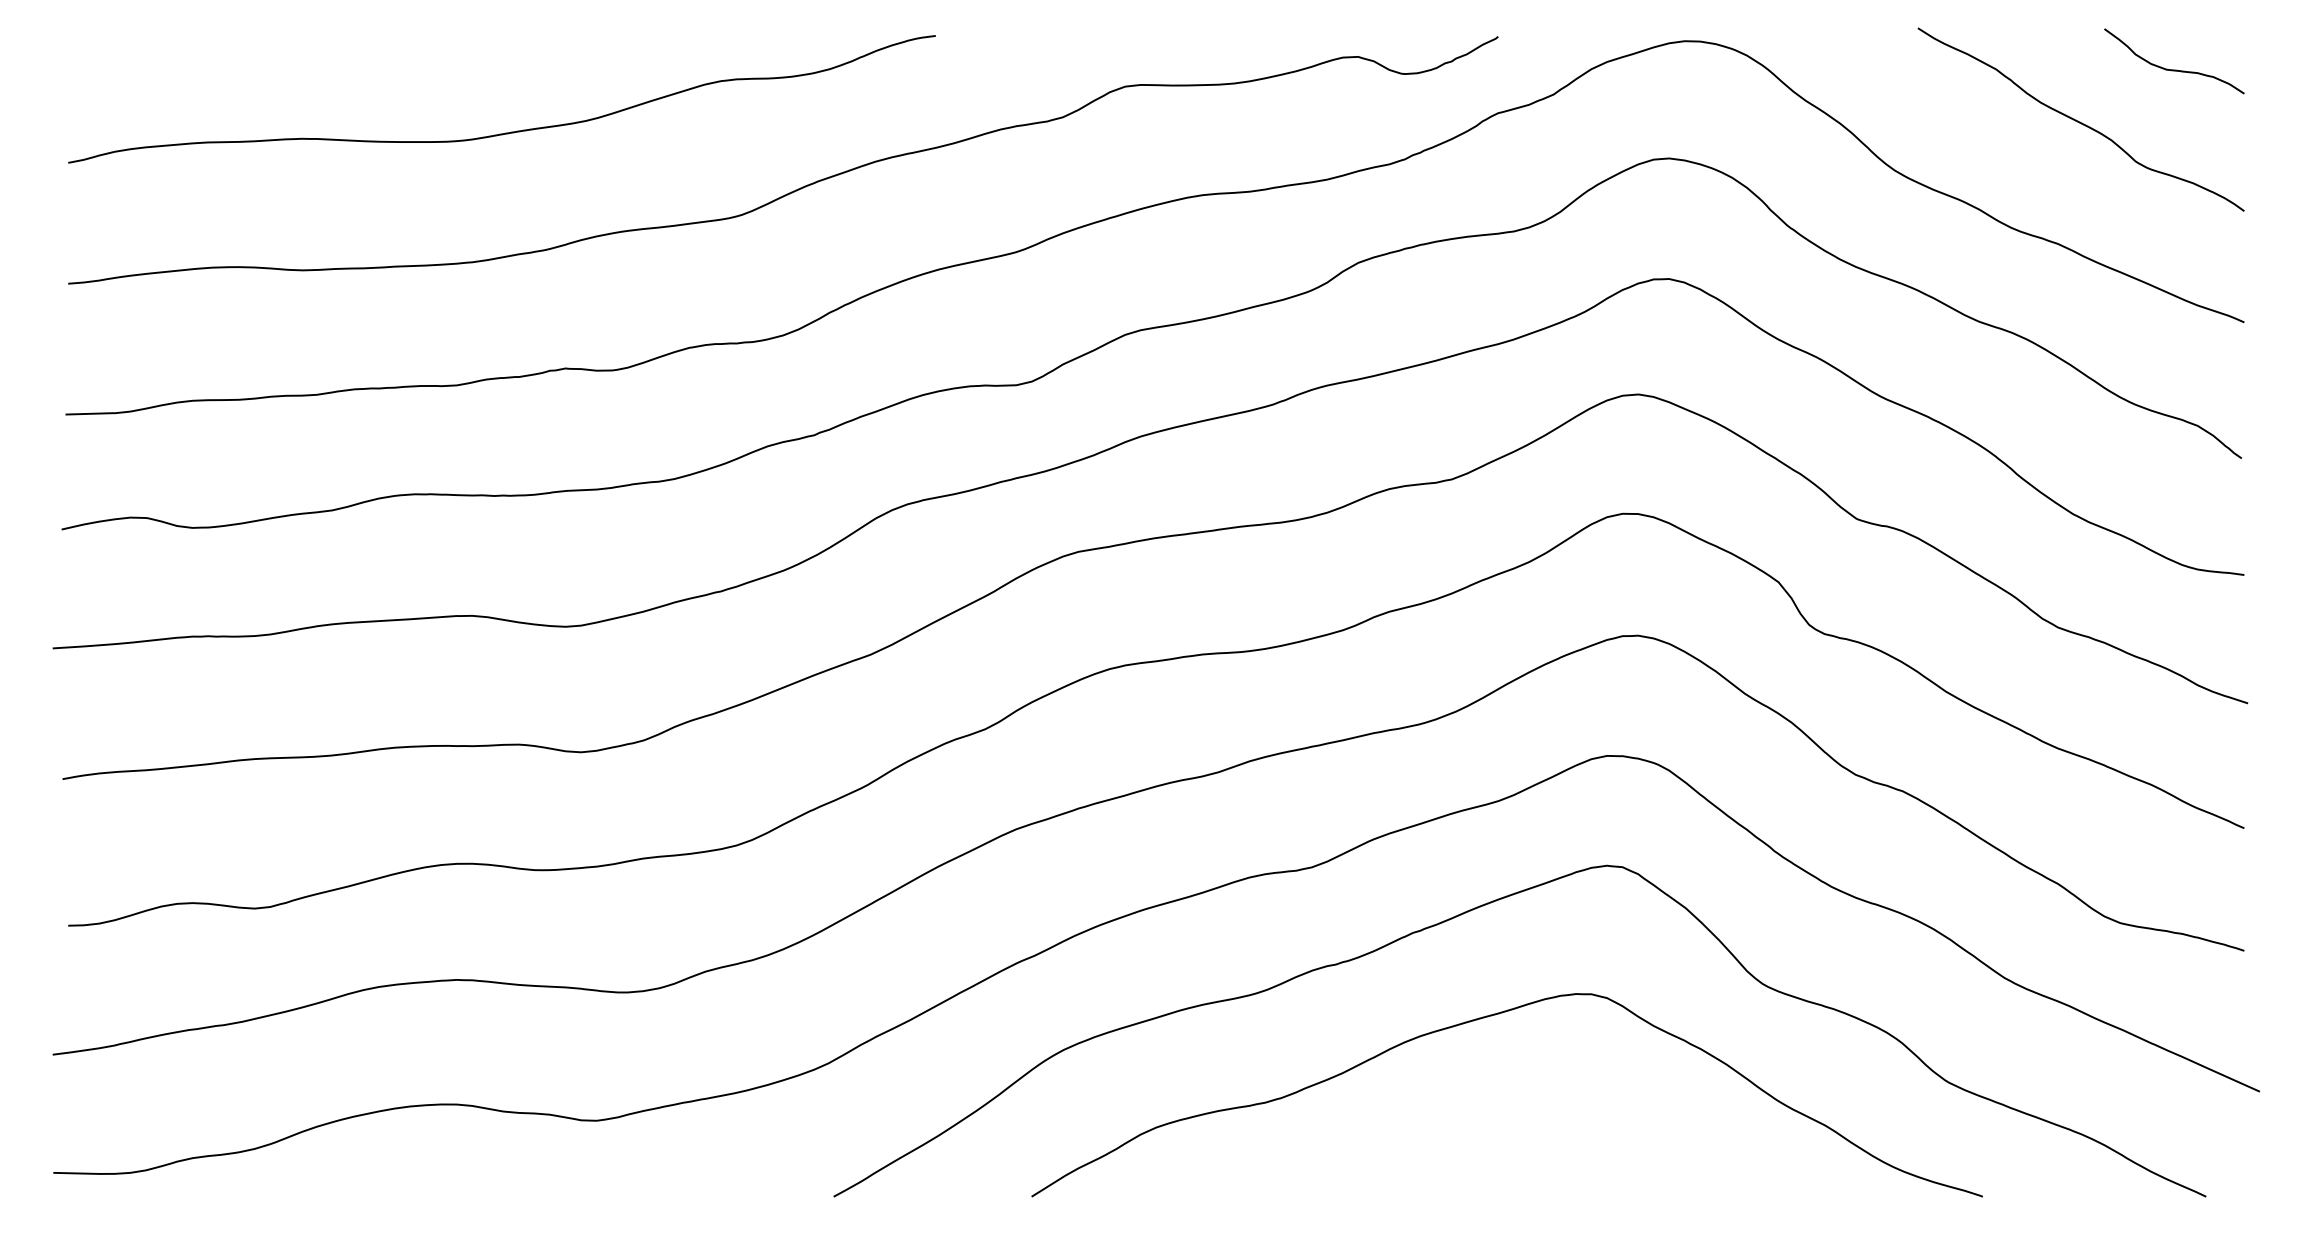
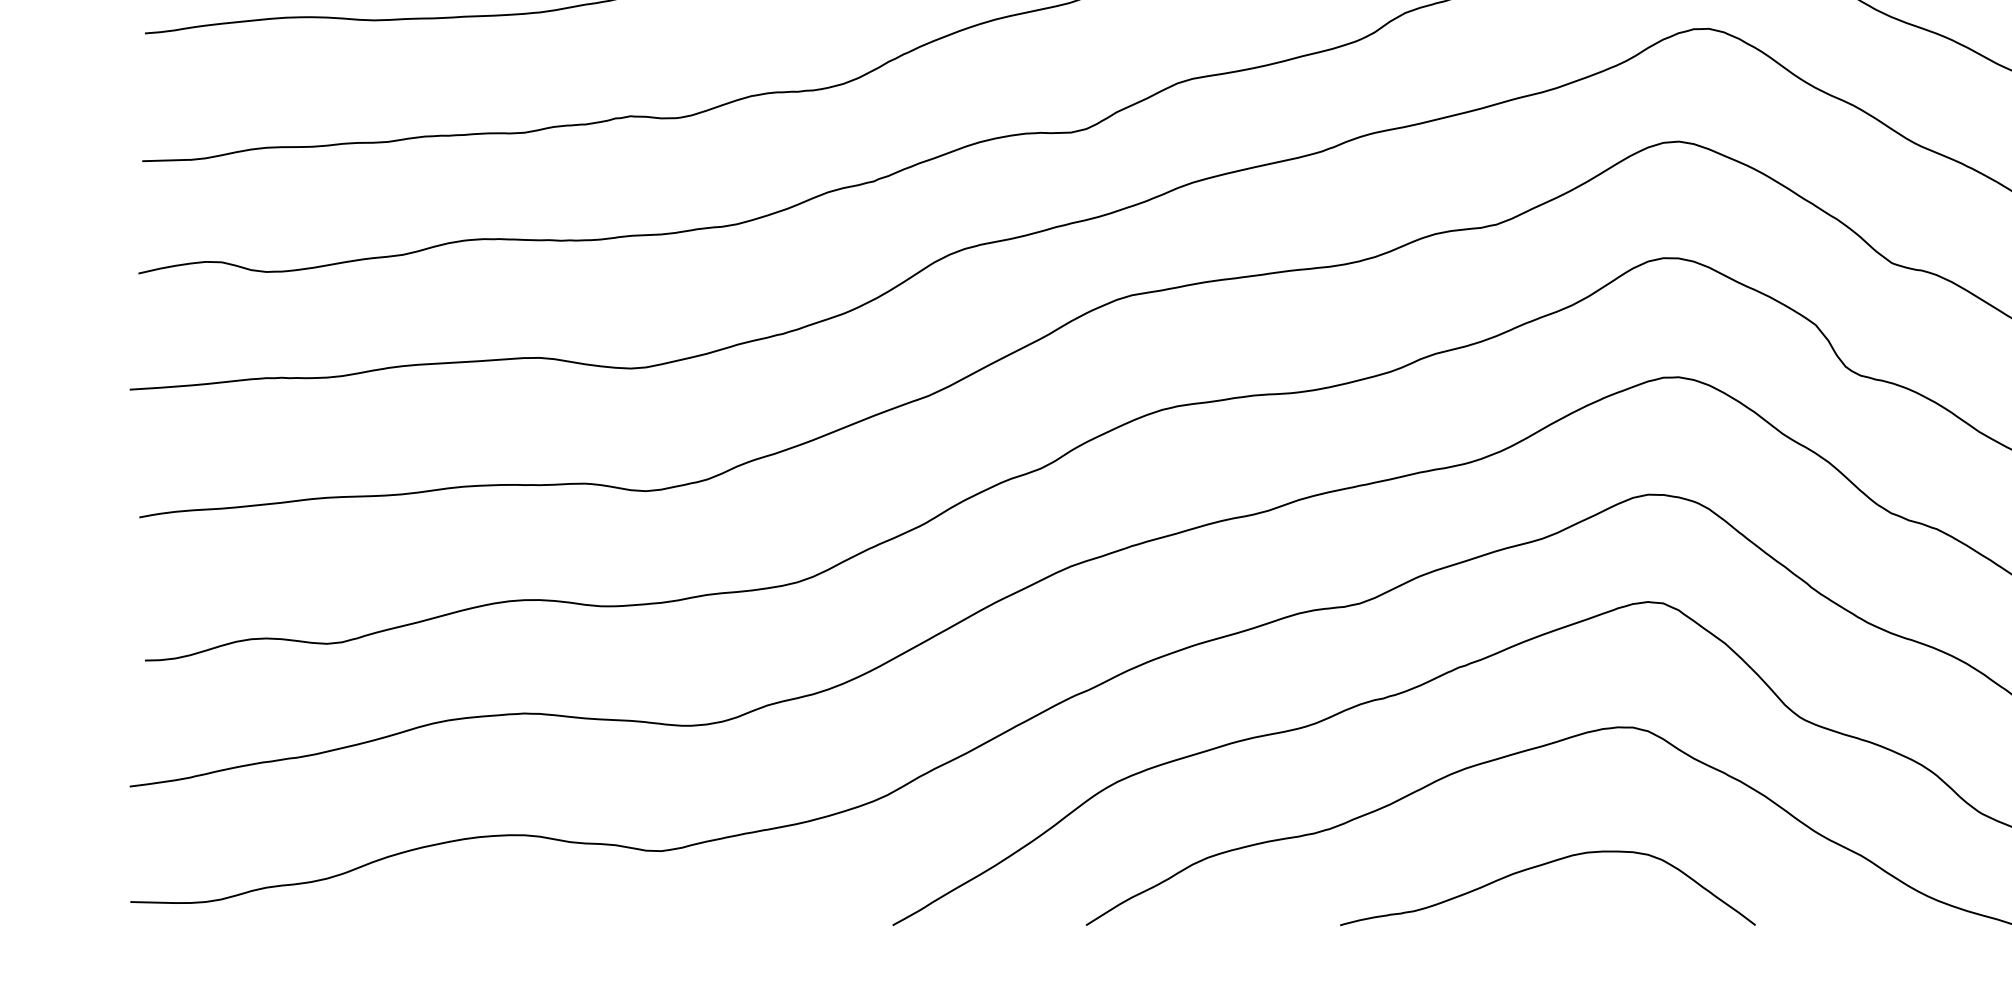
curve: (1500, 1135) -> (1544, 865), added

